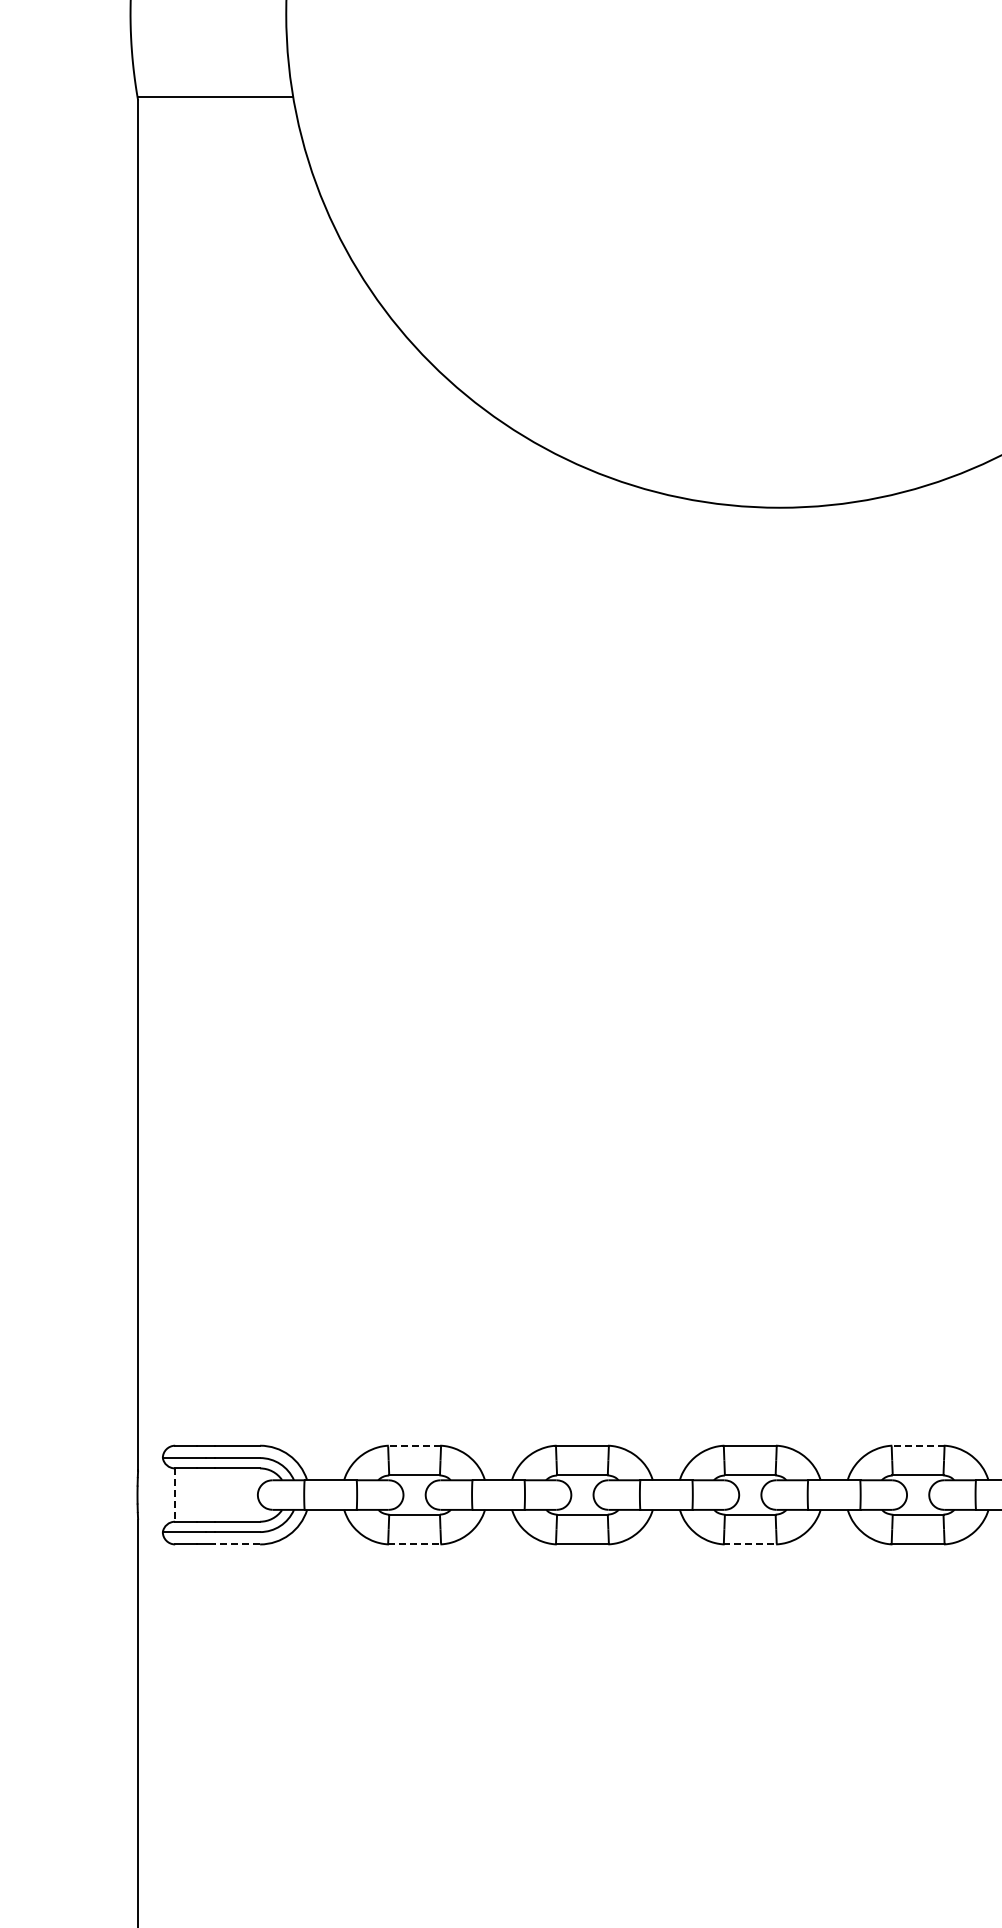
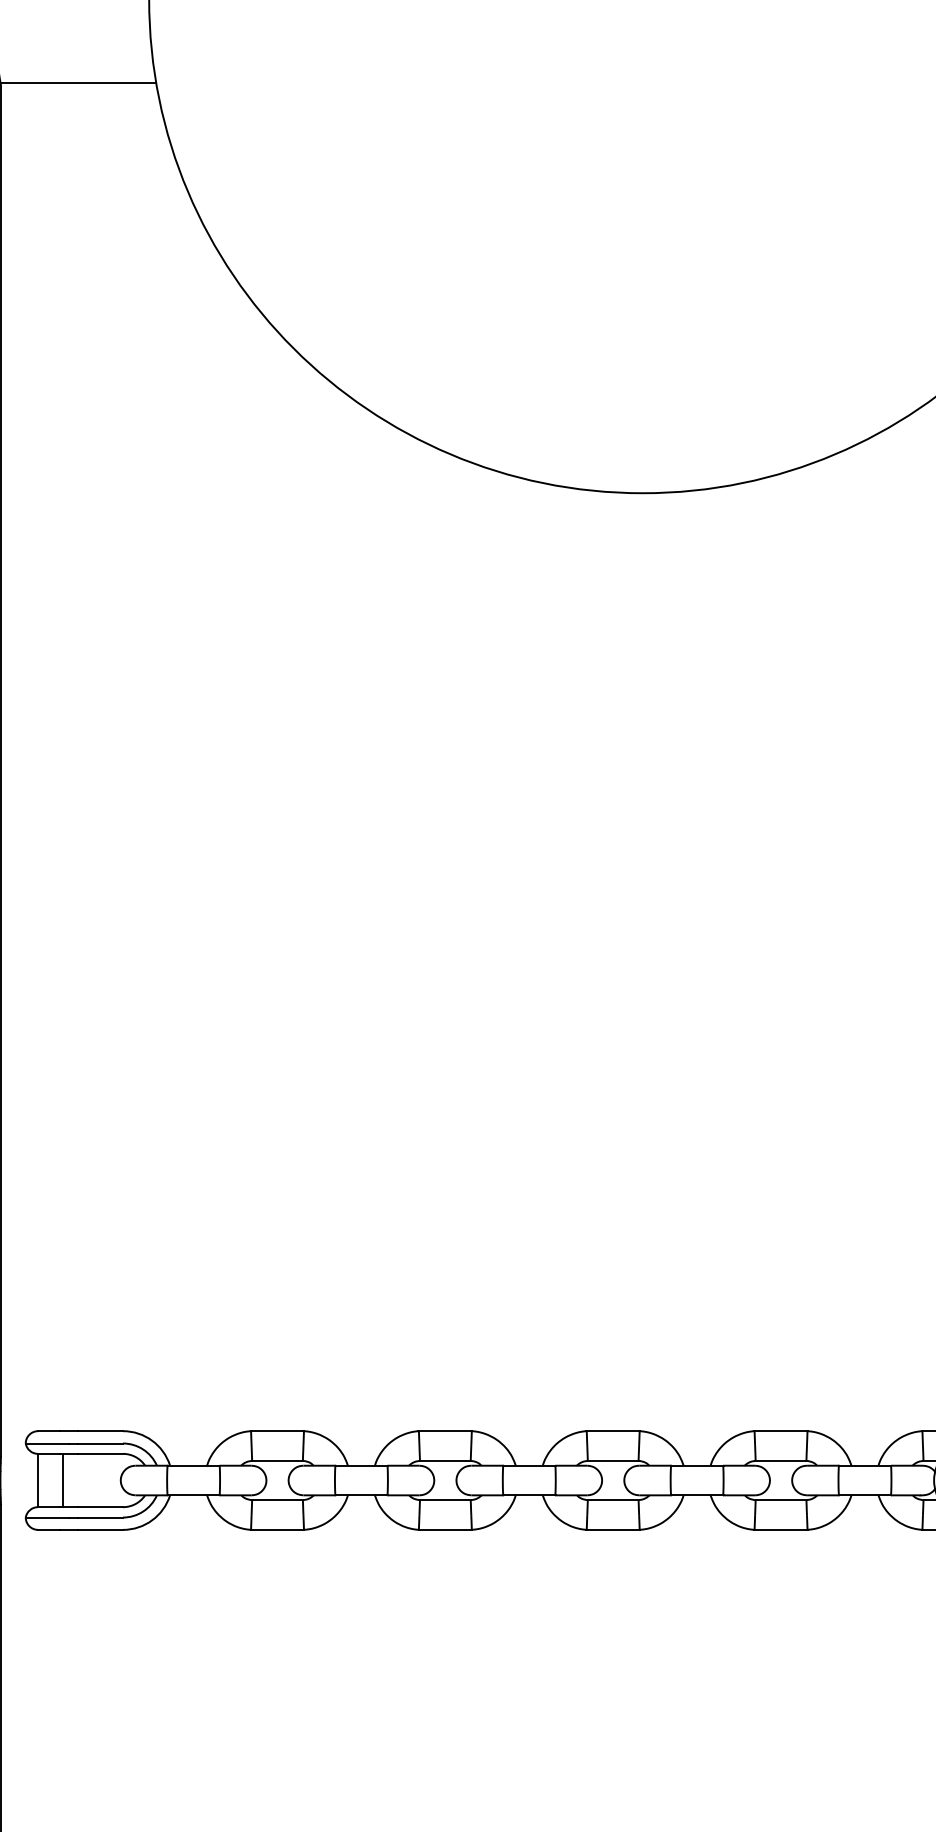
line: (414, 1445) -> (277, 1430), dashed -> solid
line: (918, 1445) -> (781, 1430), dashed -> solid
line: (199, 1494) -> (62, 1479), added
line: (175, 1495) -> (38, 1480), dashed -> solid
line: (237, 1544) -> (100, 1529), dashed -> solid
line: (414, 1544) -> (277, 1529), dashed -> solid
line: (750, 1544) -> (613, 1529), dashed -> solid

